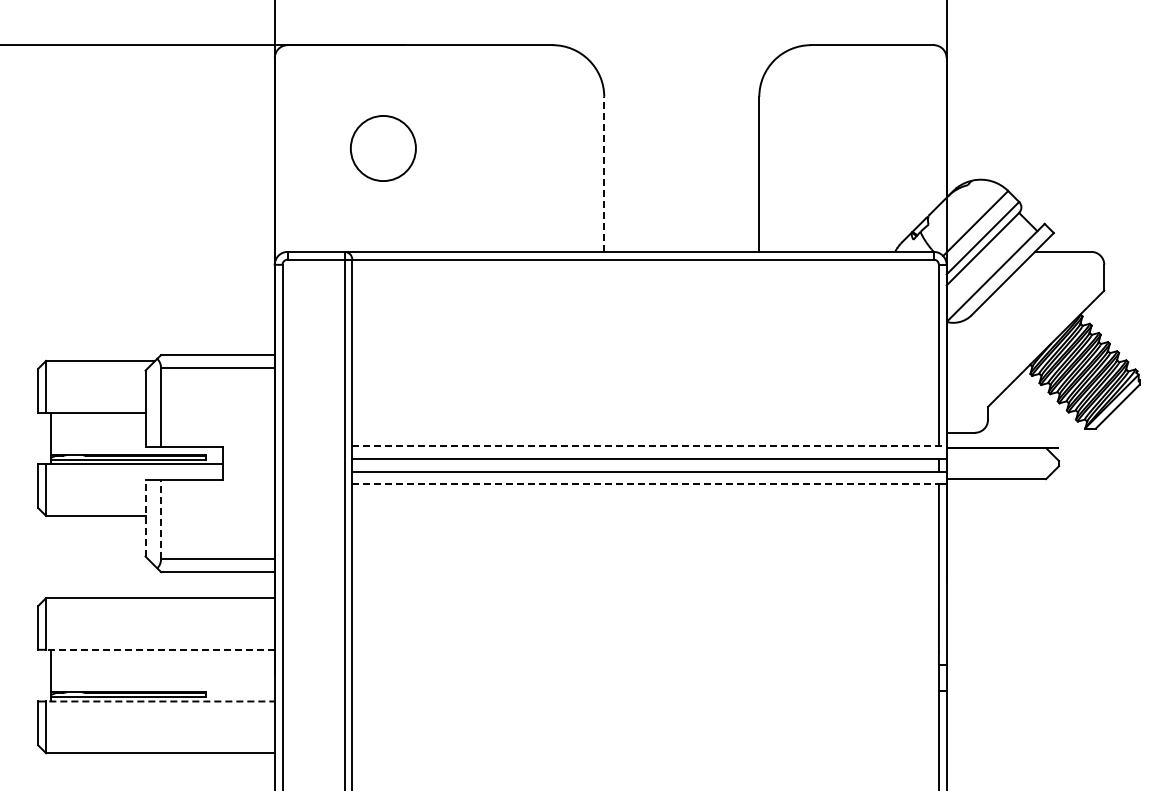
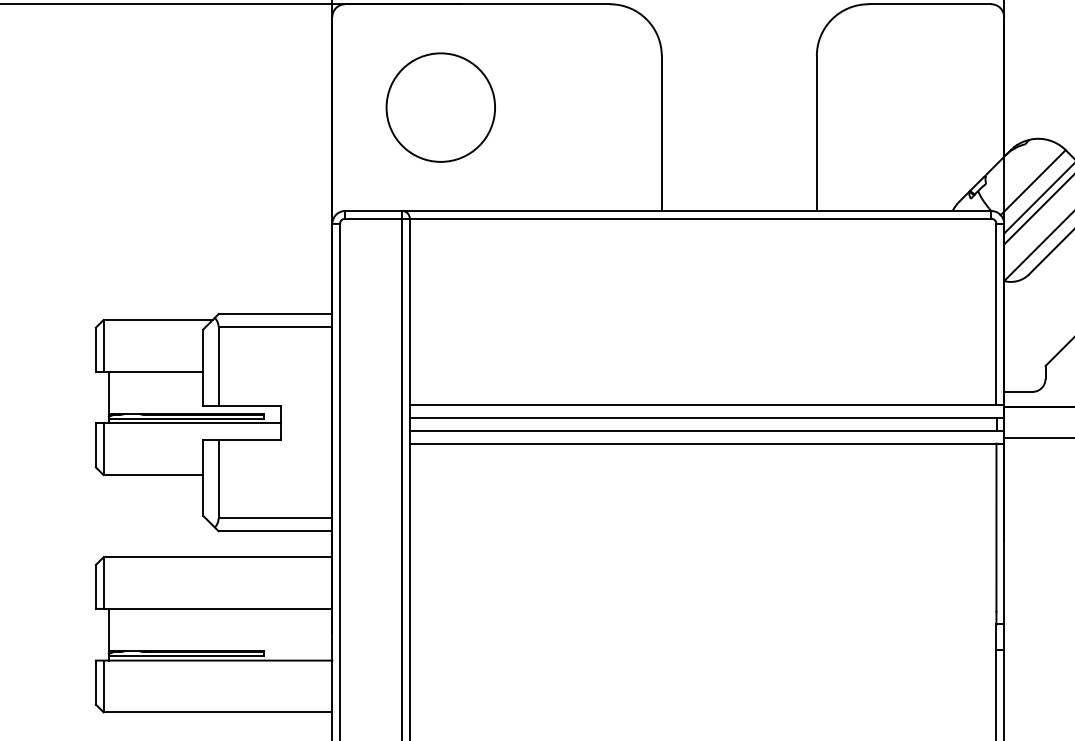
circle: (383, 148) -> (441, 107), size x1.67
line: (604, 174) -> (662, 133), dashed -> solid
line: (649, 445) -> (707, 404), dashed -> solid
line: (646, 484) -> (704, 443), dashed -> solid
line: (145, 518) -> (203, 477), dashed -> solid
line: (161, 519) -> (219, 478), dashed -> solid
line: (159, 649) -> (217, 608), dashed -> solid
line: (157, 701) -> (215, 660), dashed -> solid

